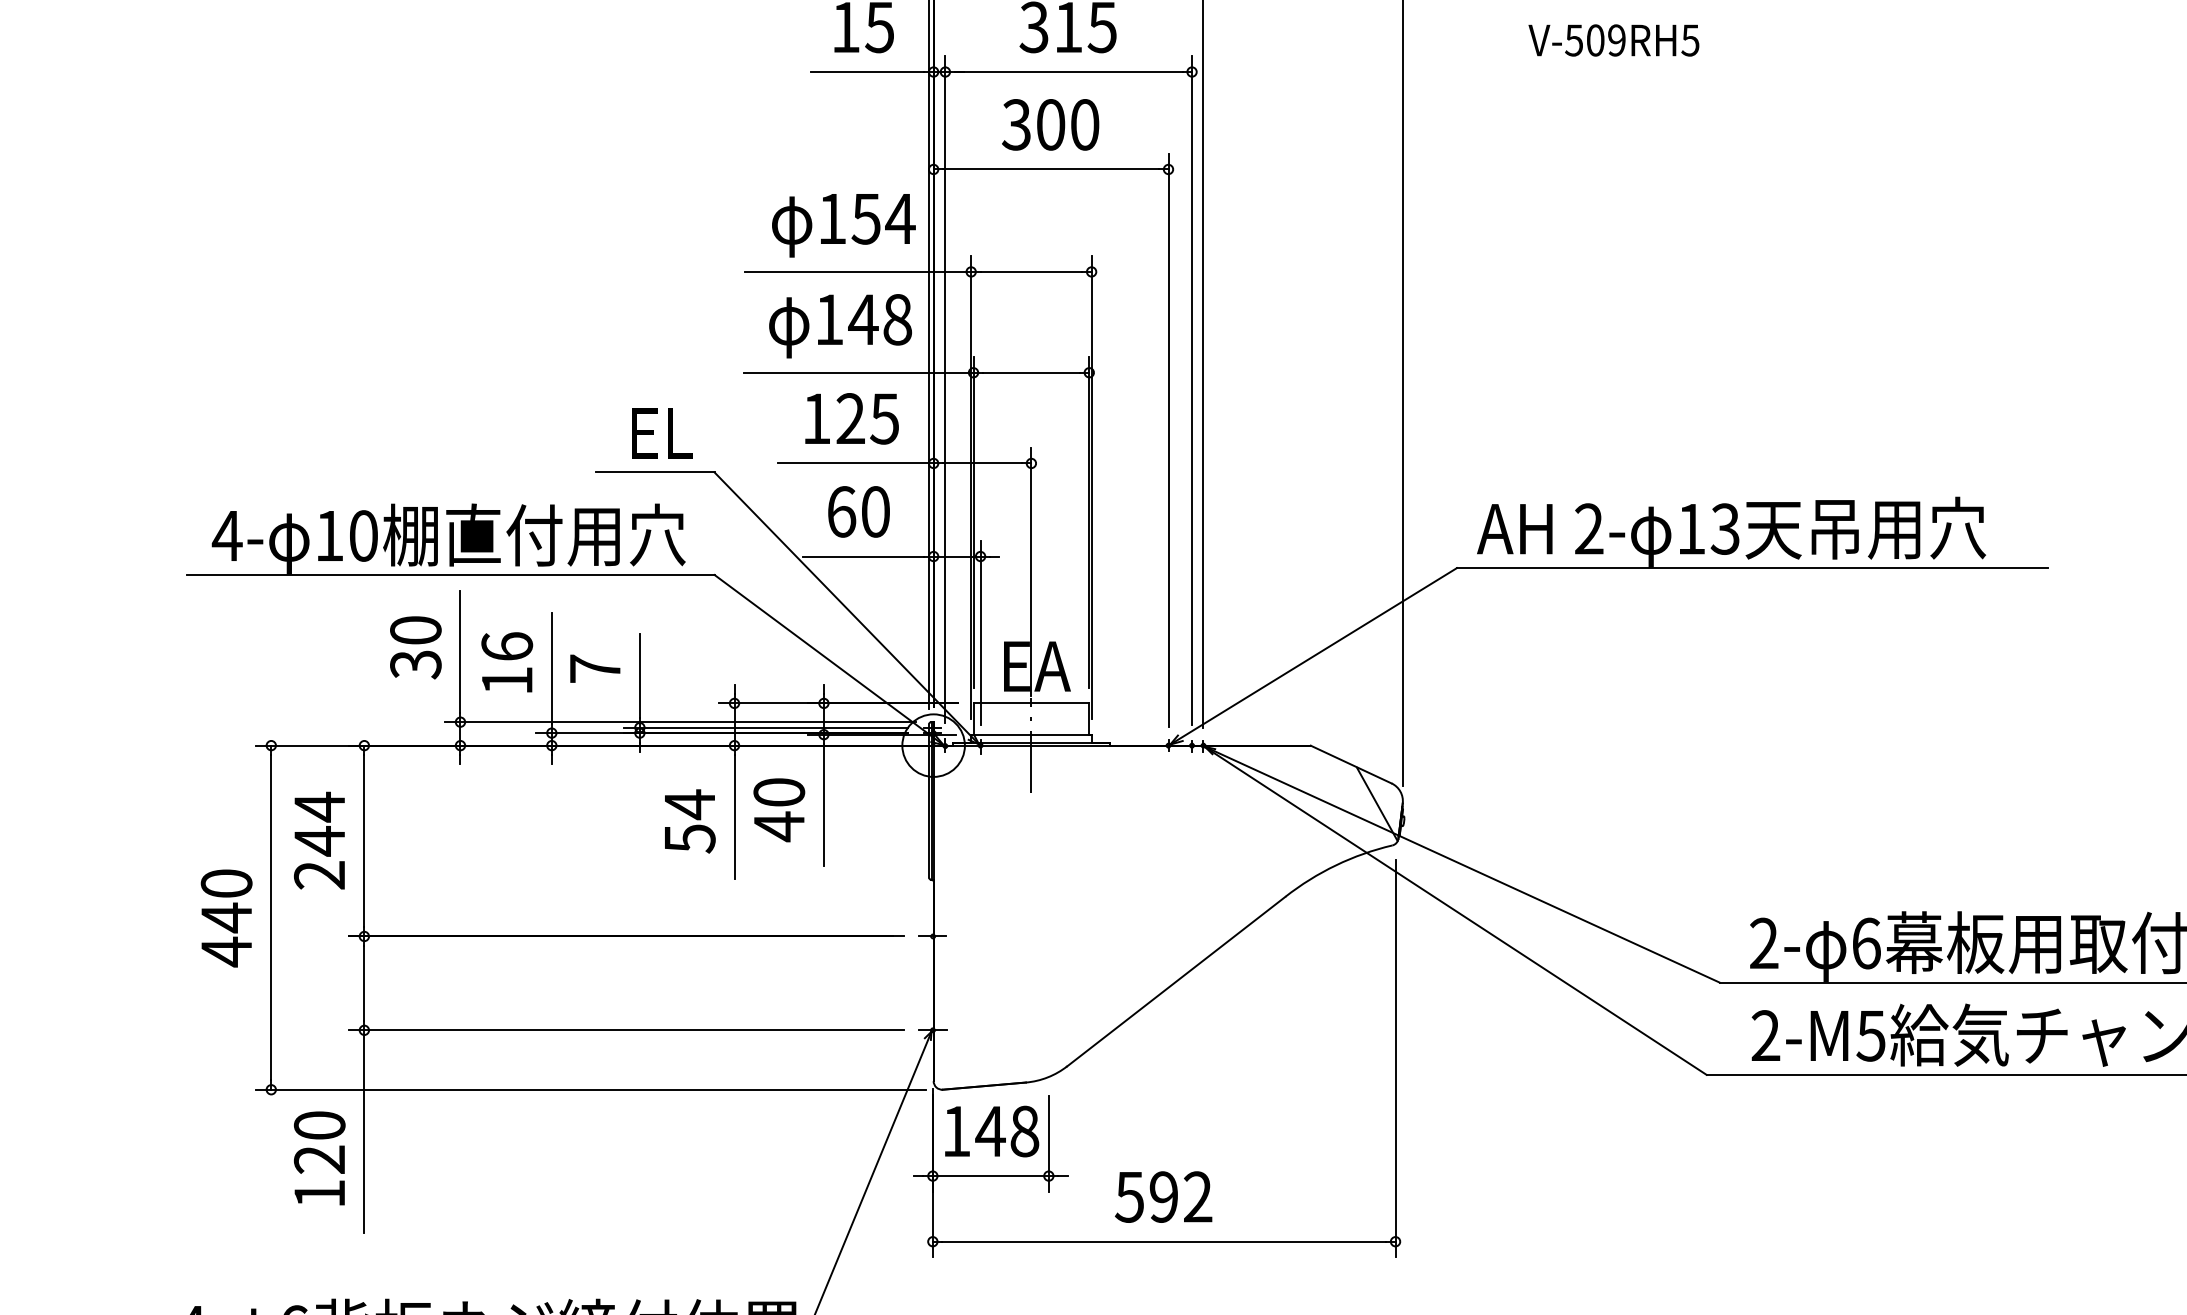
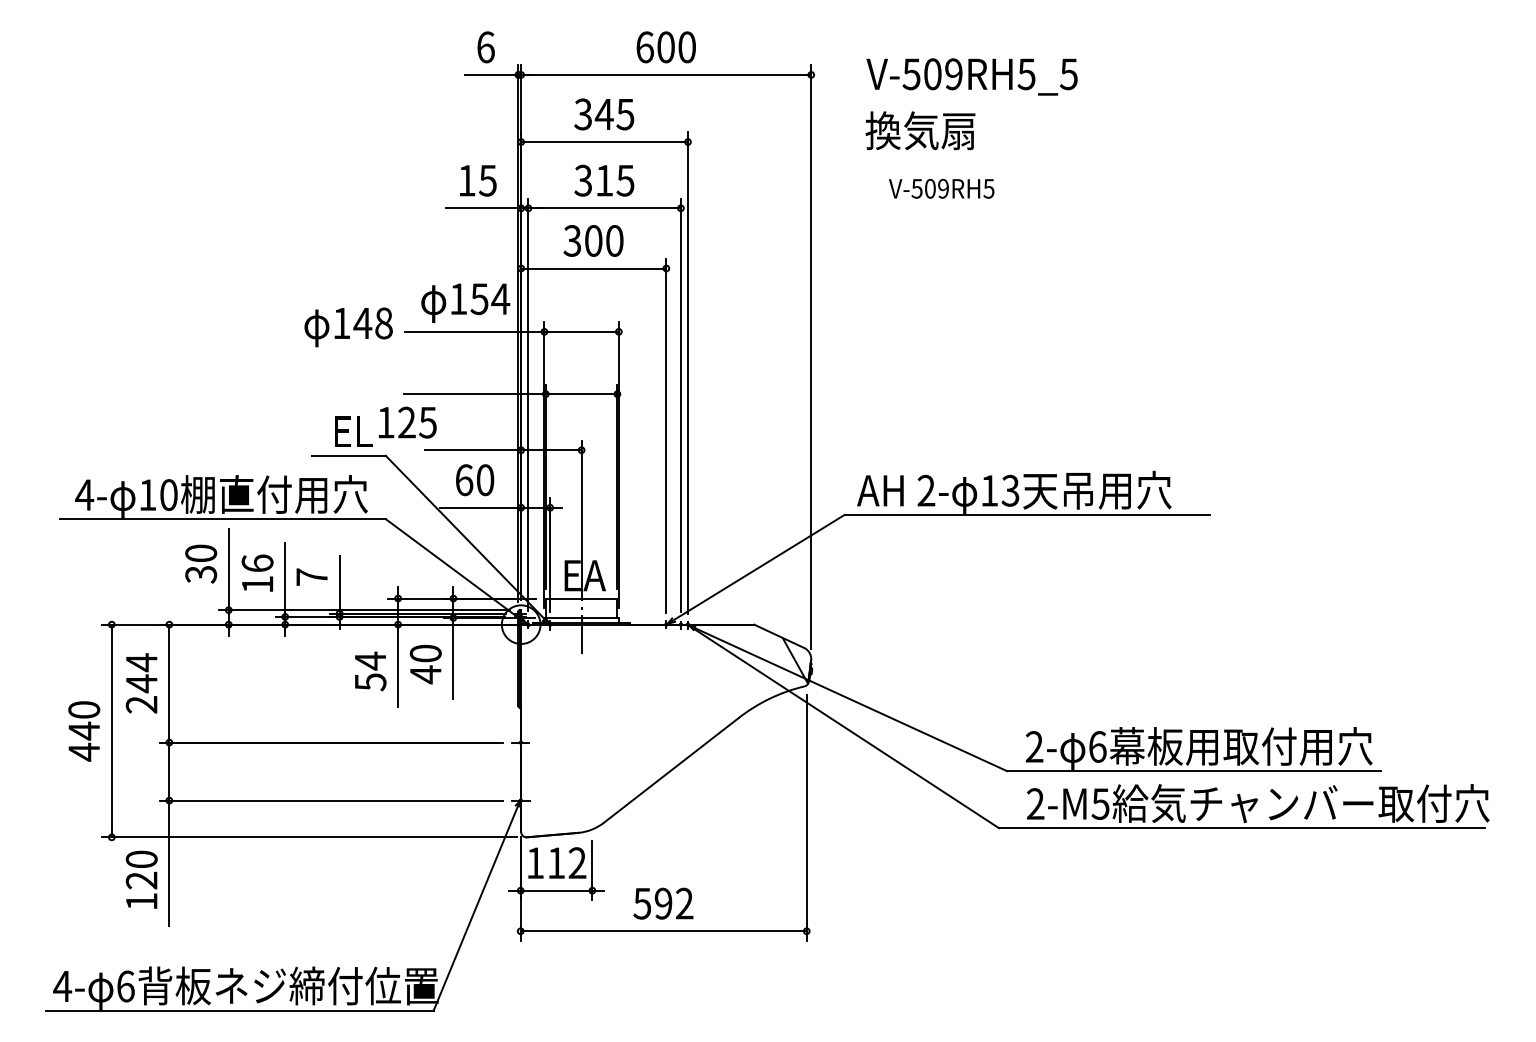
text: (840, 326) -> (348, 327), moved
text: (851, 418) -> (407, 422), moved
text: (1006, 1132) -> (566, 863), 148 -> 112

